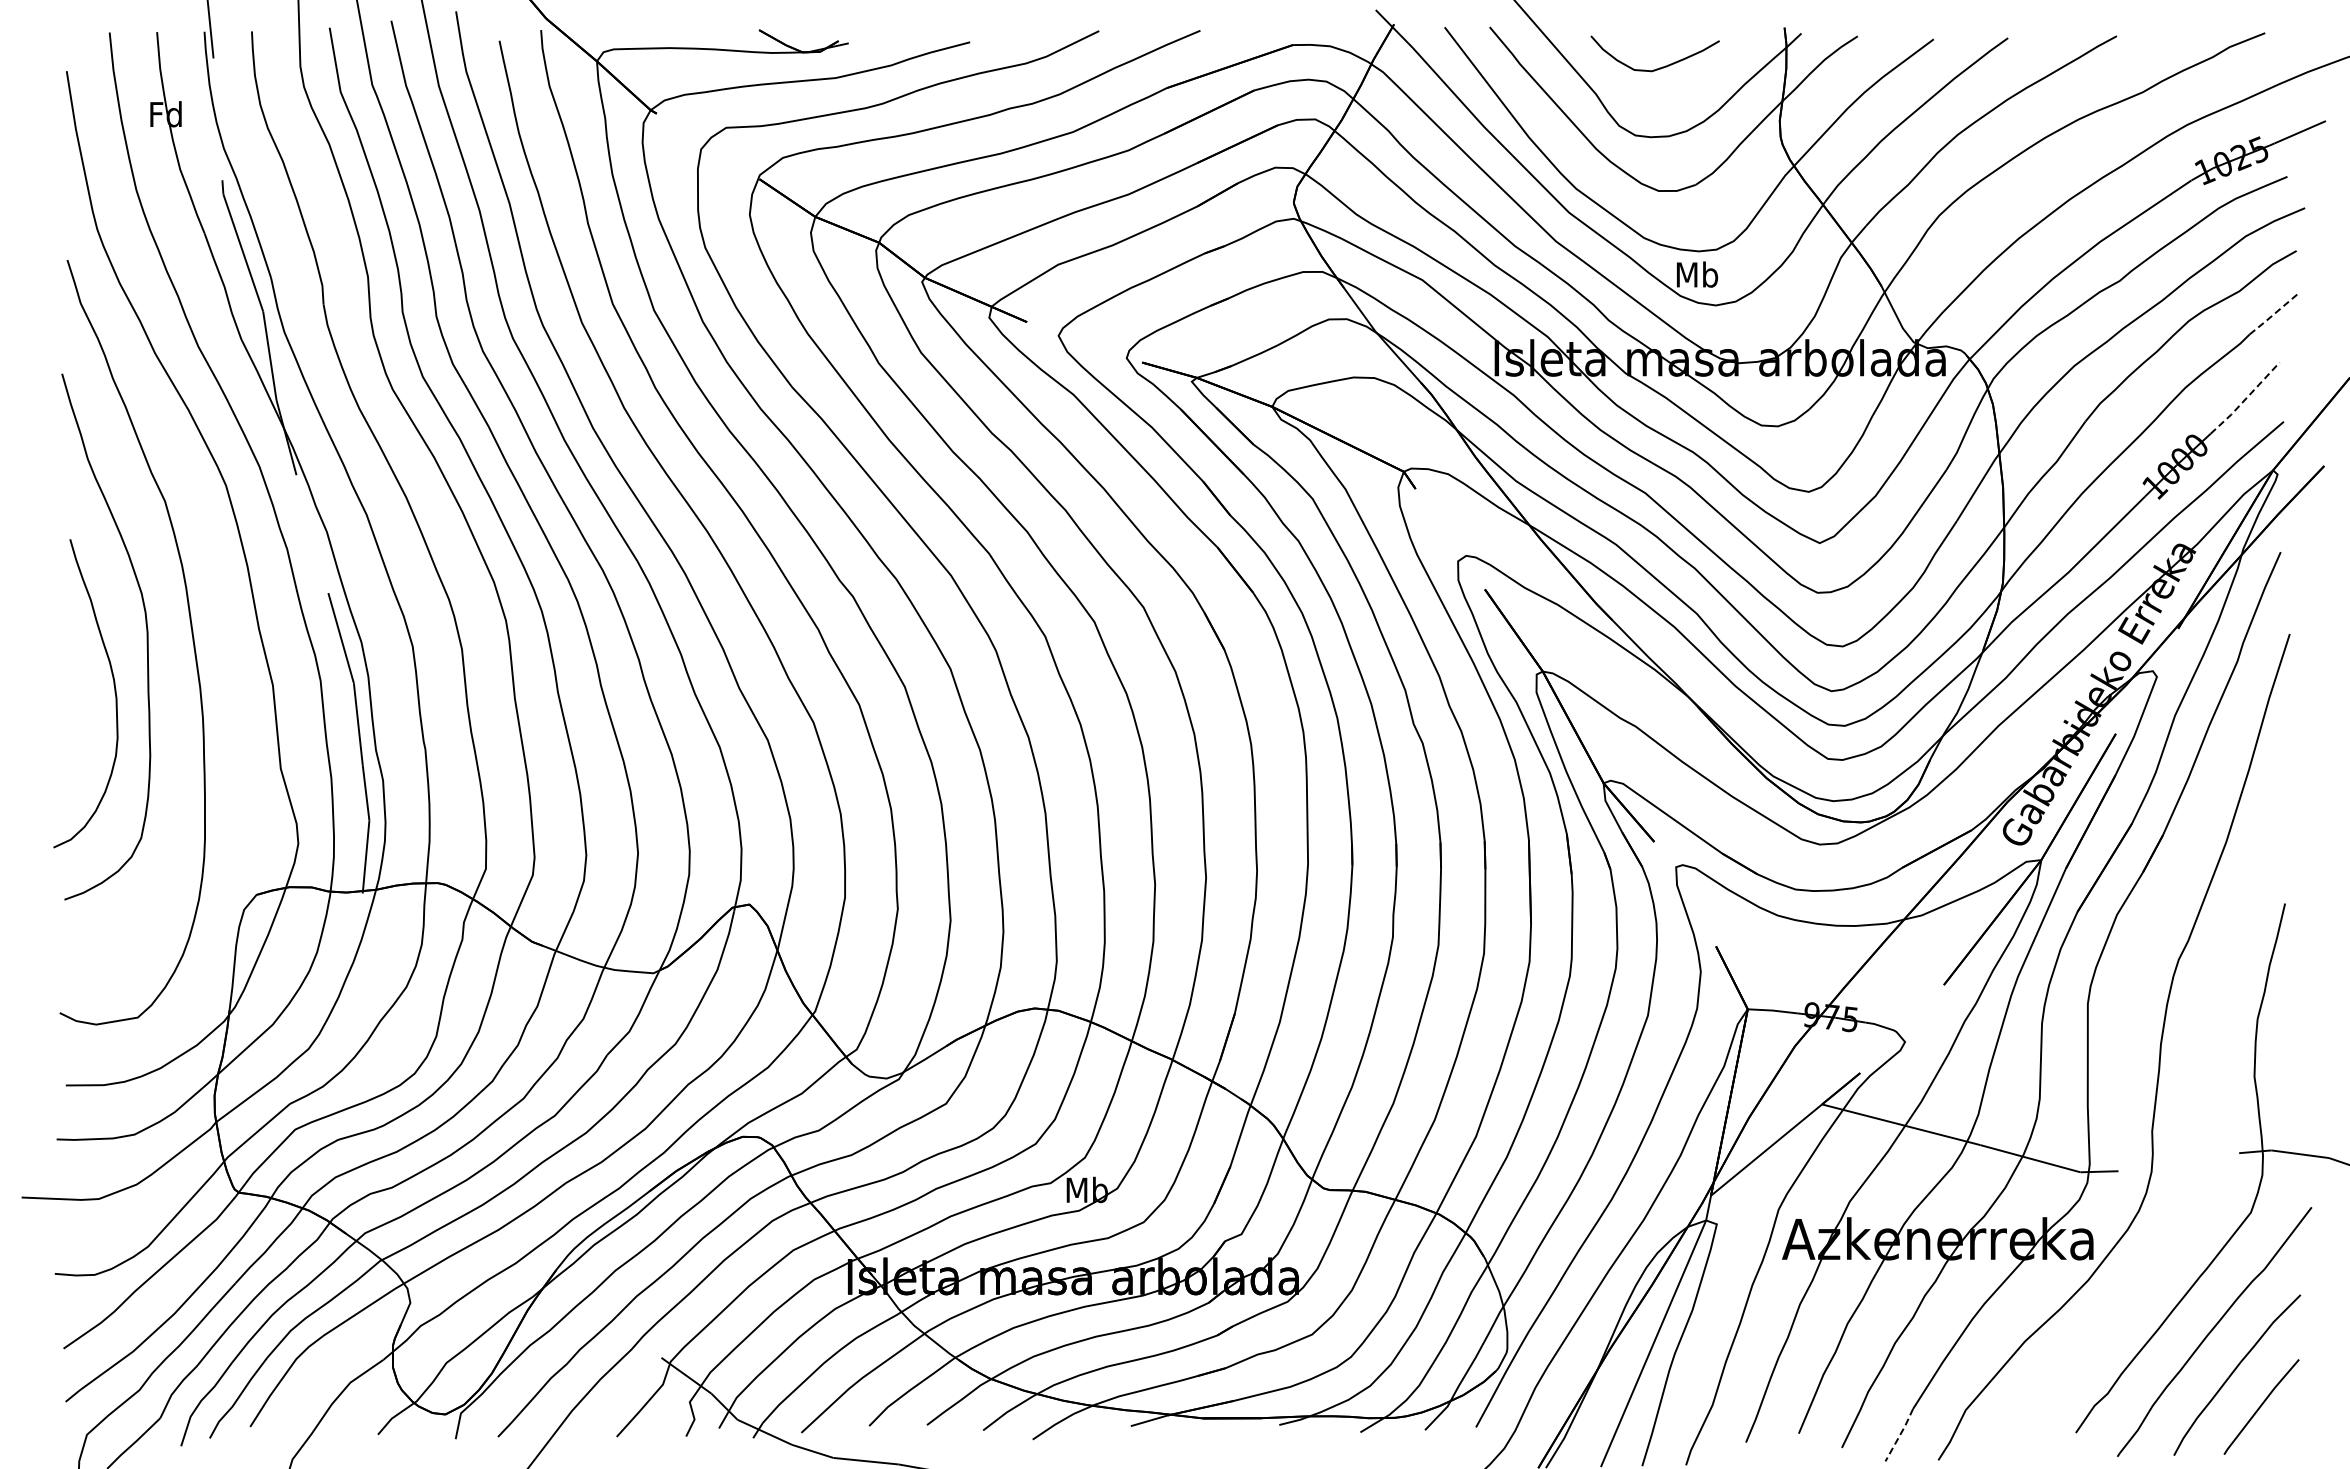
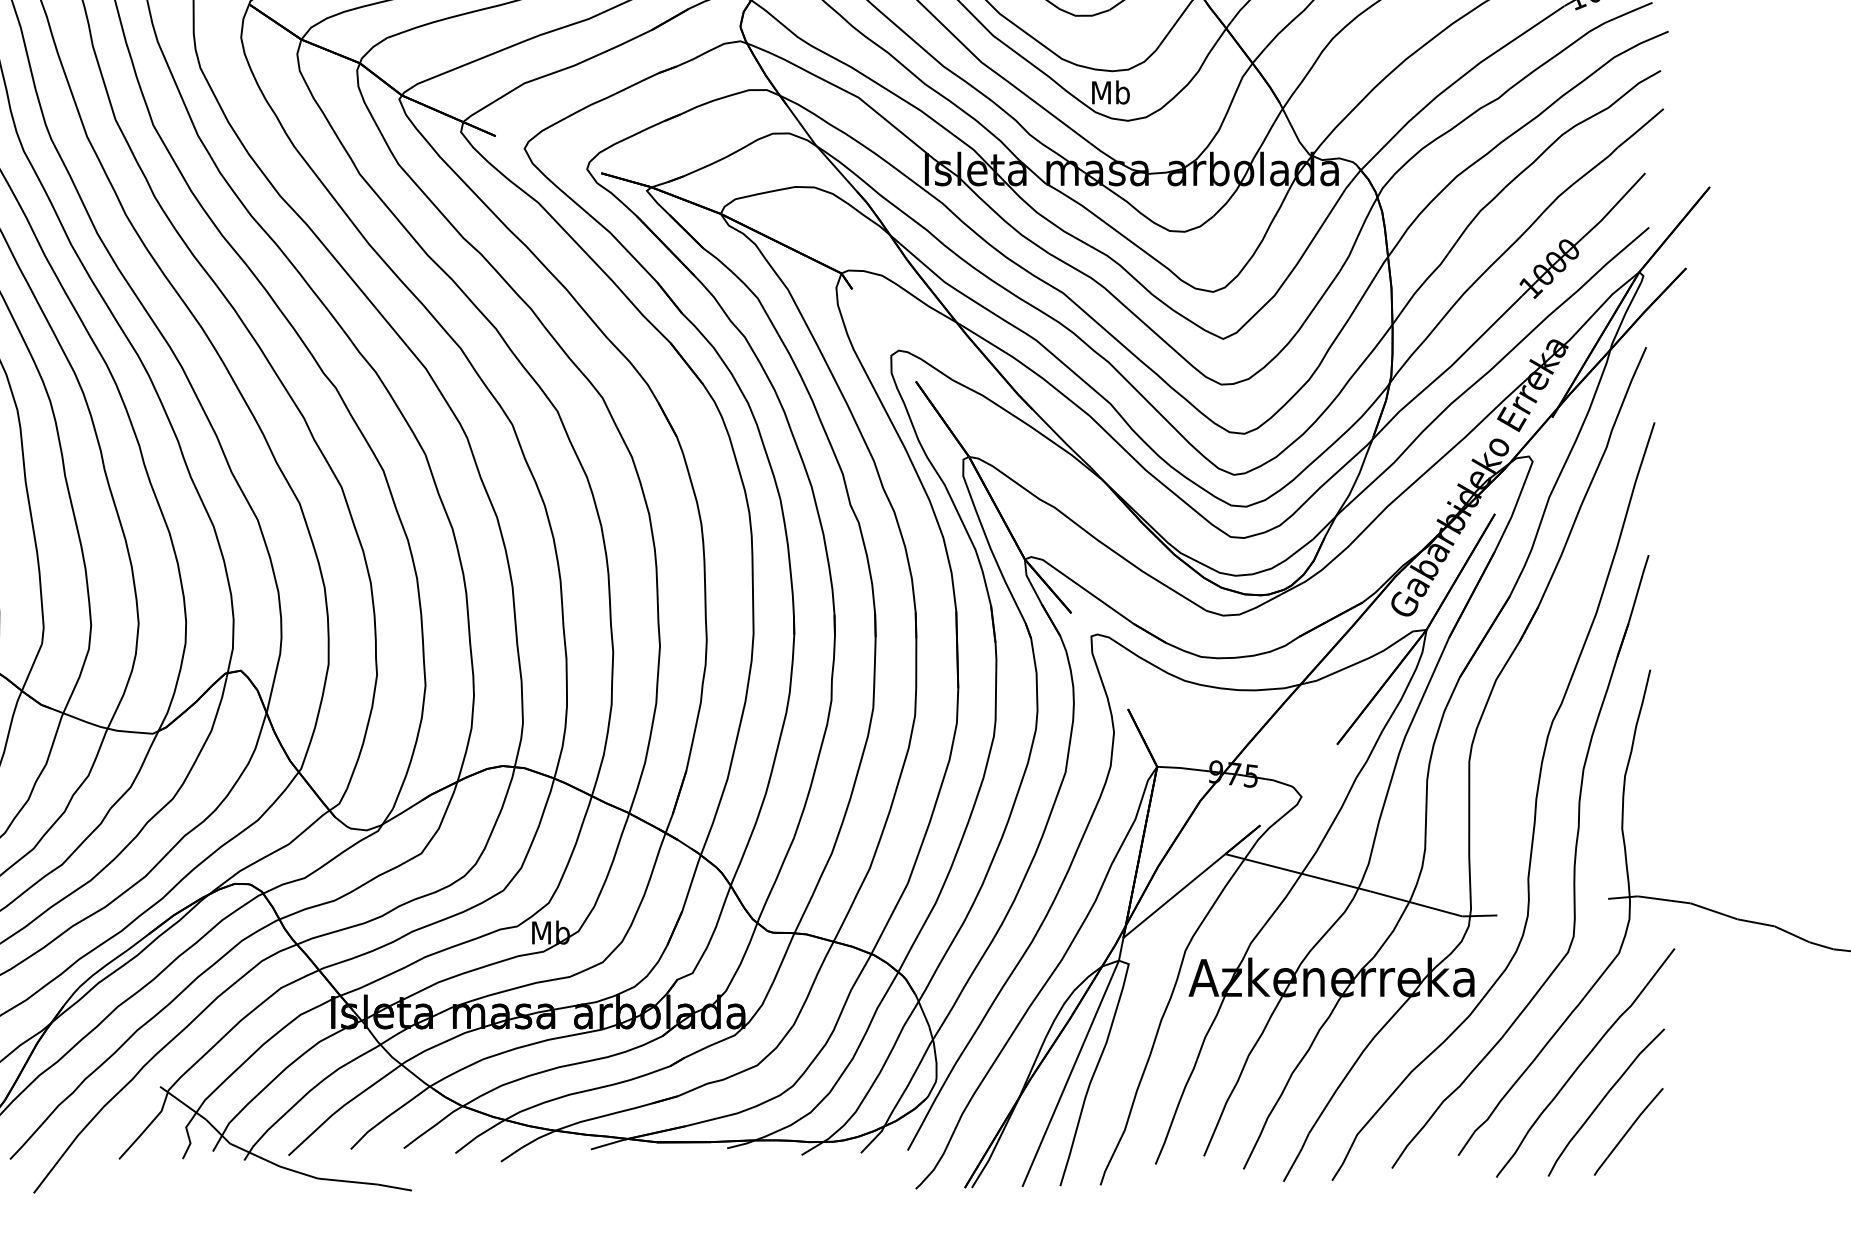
line: (2274, 313) -> (1640, 128), dashed -> solid
line: (2245, 399) -> (1613, 207), dashed -> solid
part: (2201, 1116) -> (1573, 865), added
line: (1899, 1435) -> (1296, 1157), dashed -> solid

